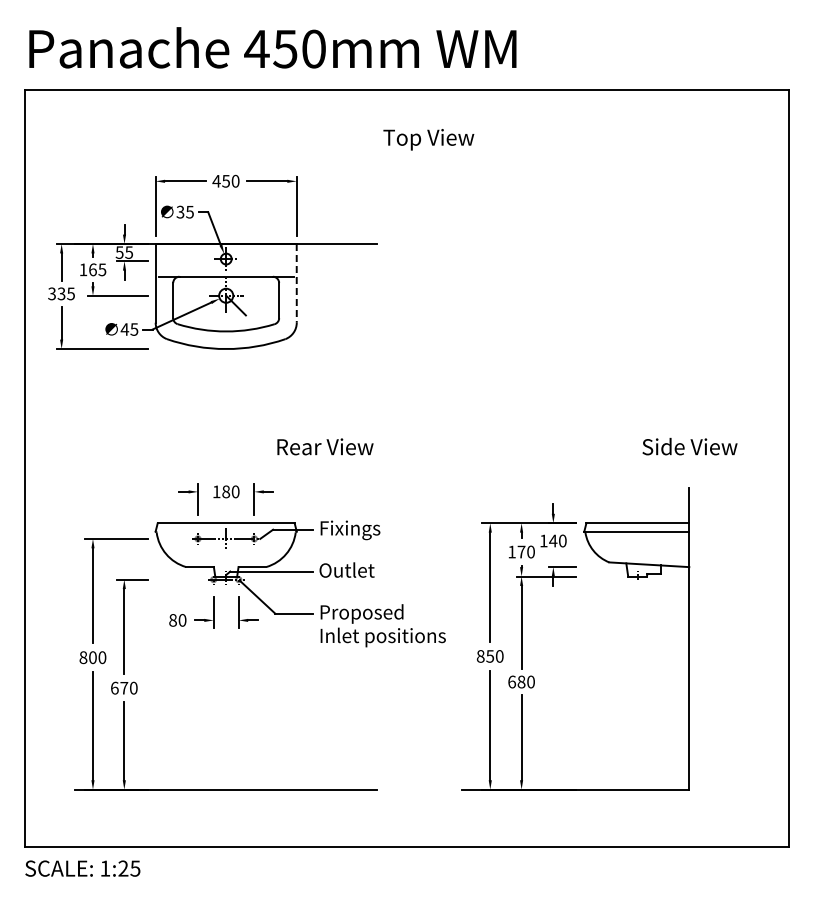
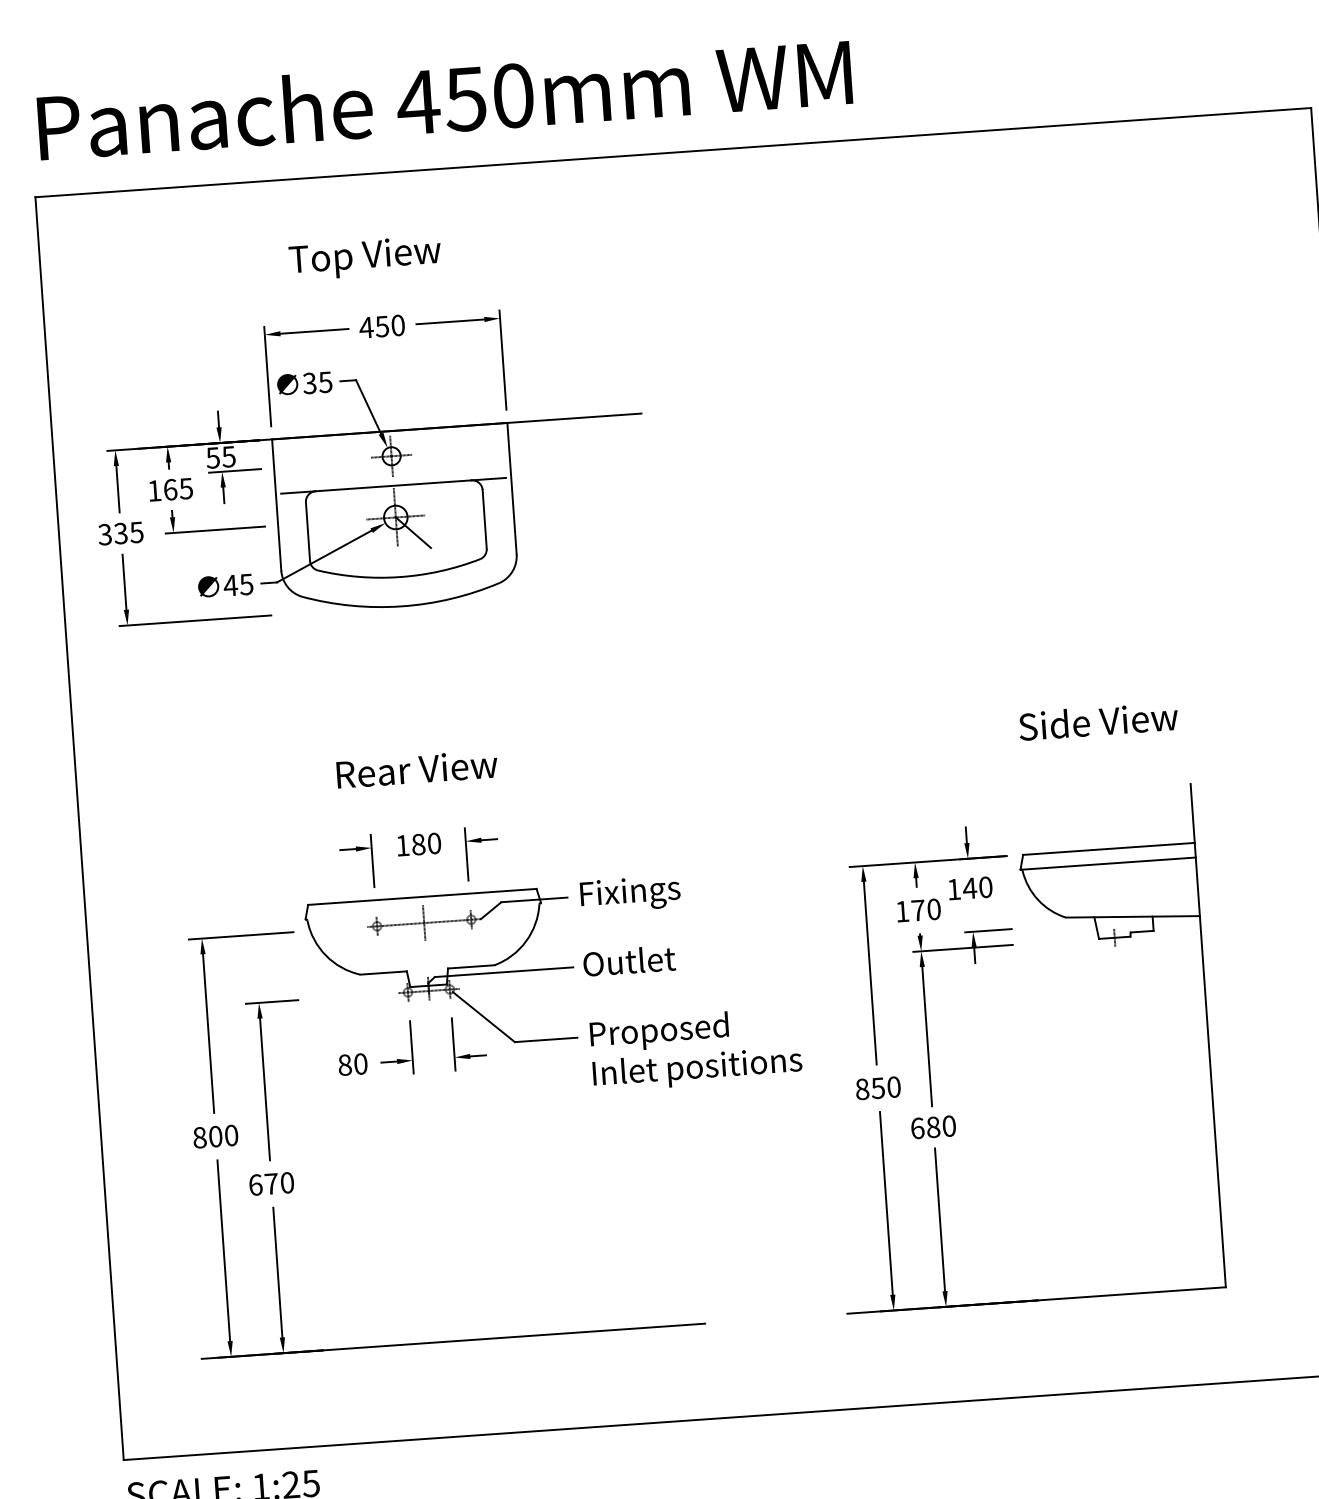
text: (428, 139) -> (364, 257), moved
line: (296, 283) -> (511, 488), dashed -> solid
text: (325, 446) -> (417, 768), moved
text: (689, 446) -> (1097, 721), moved

